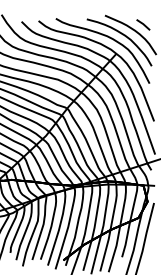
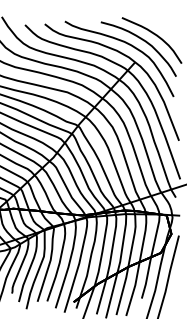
line: (143, 24) -> (166, 28), removed

